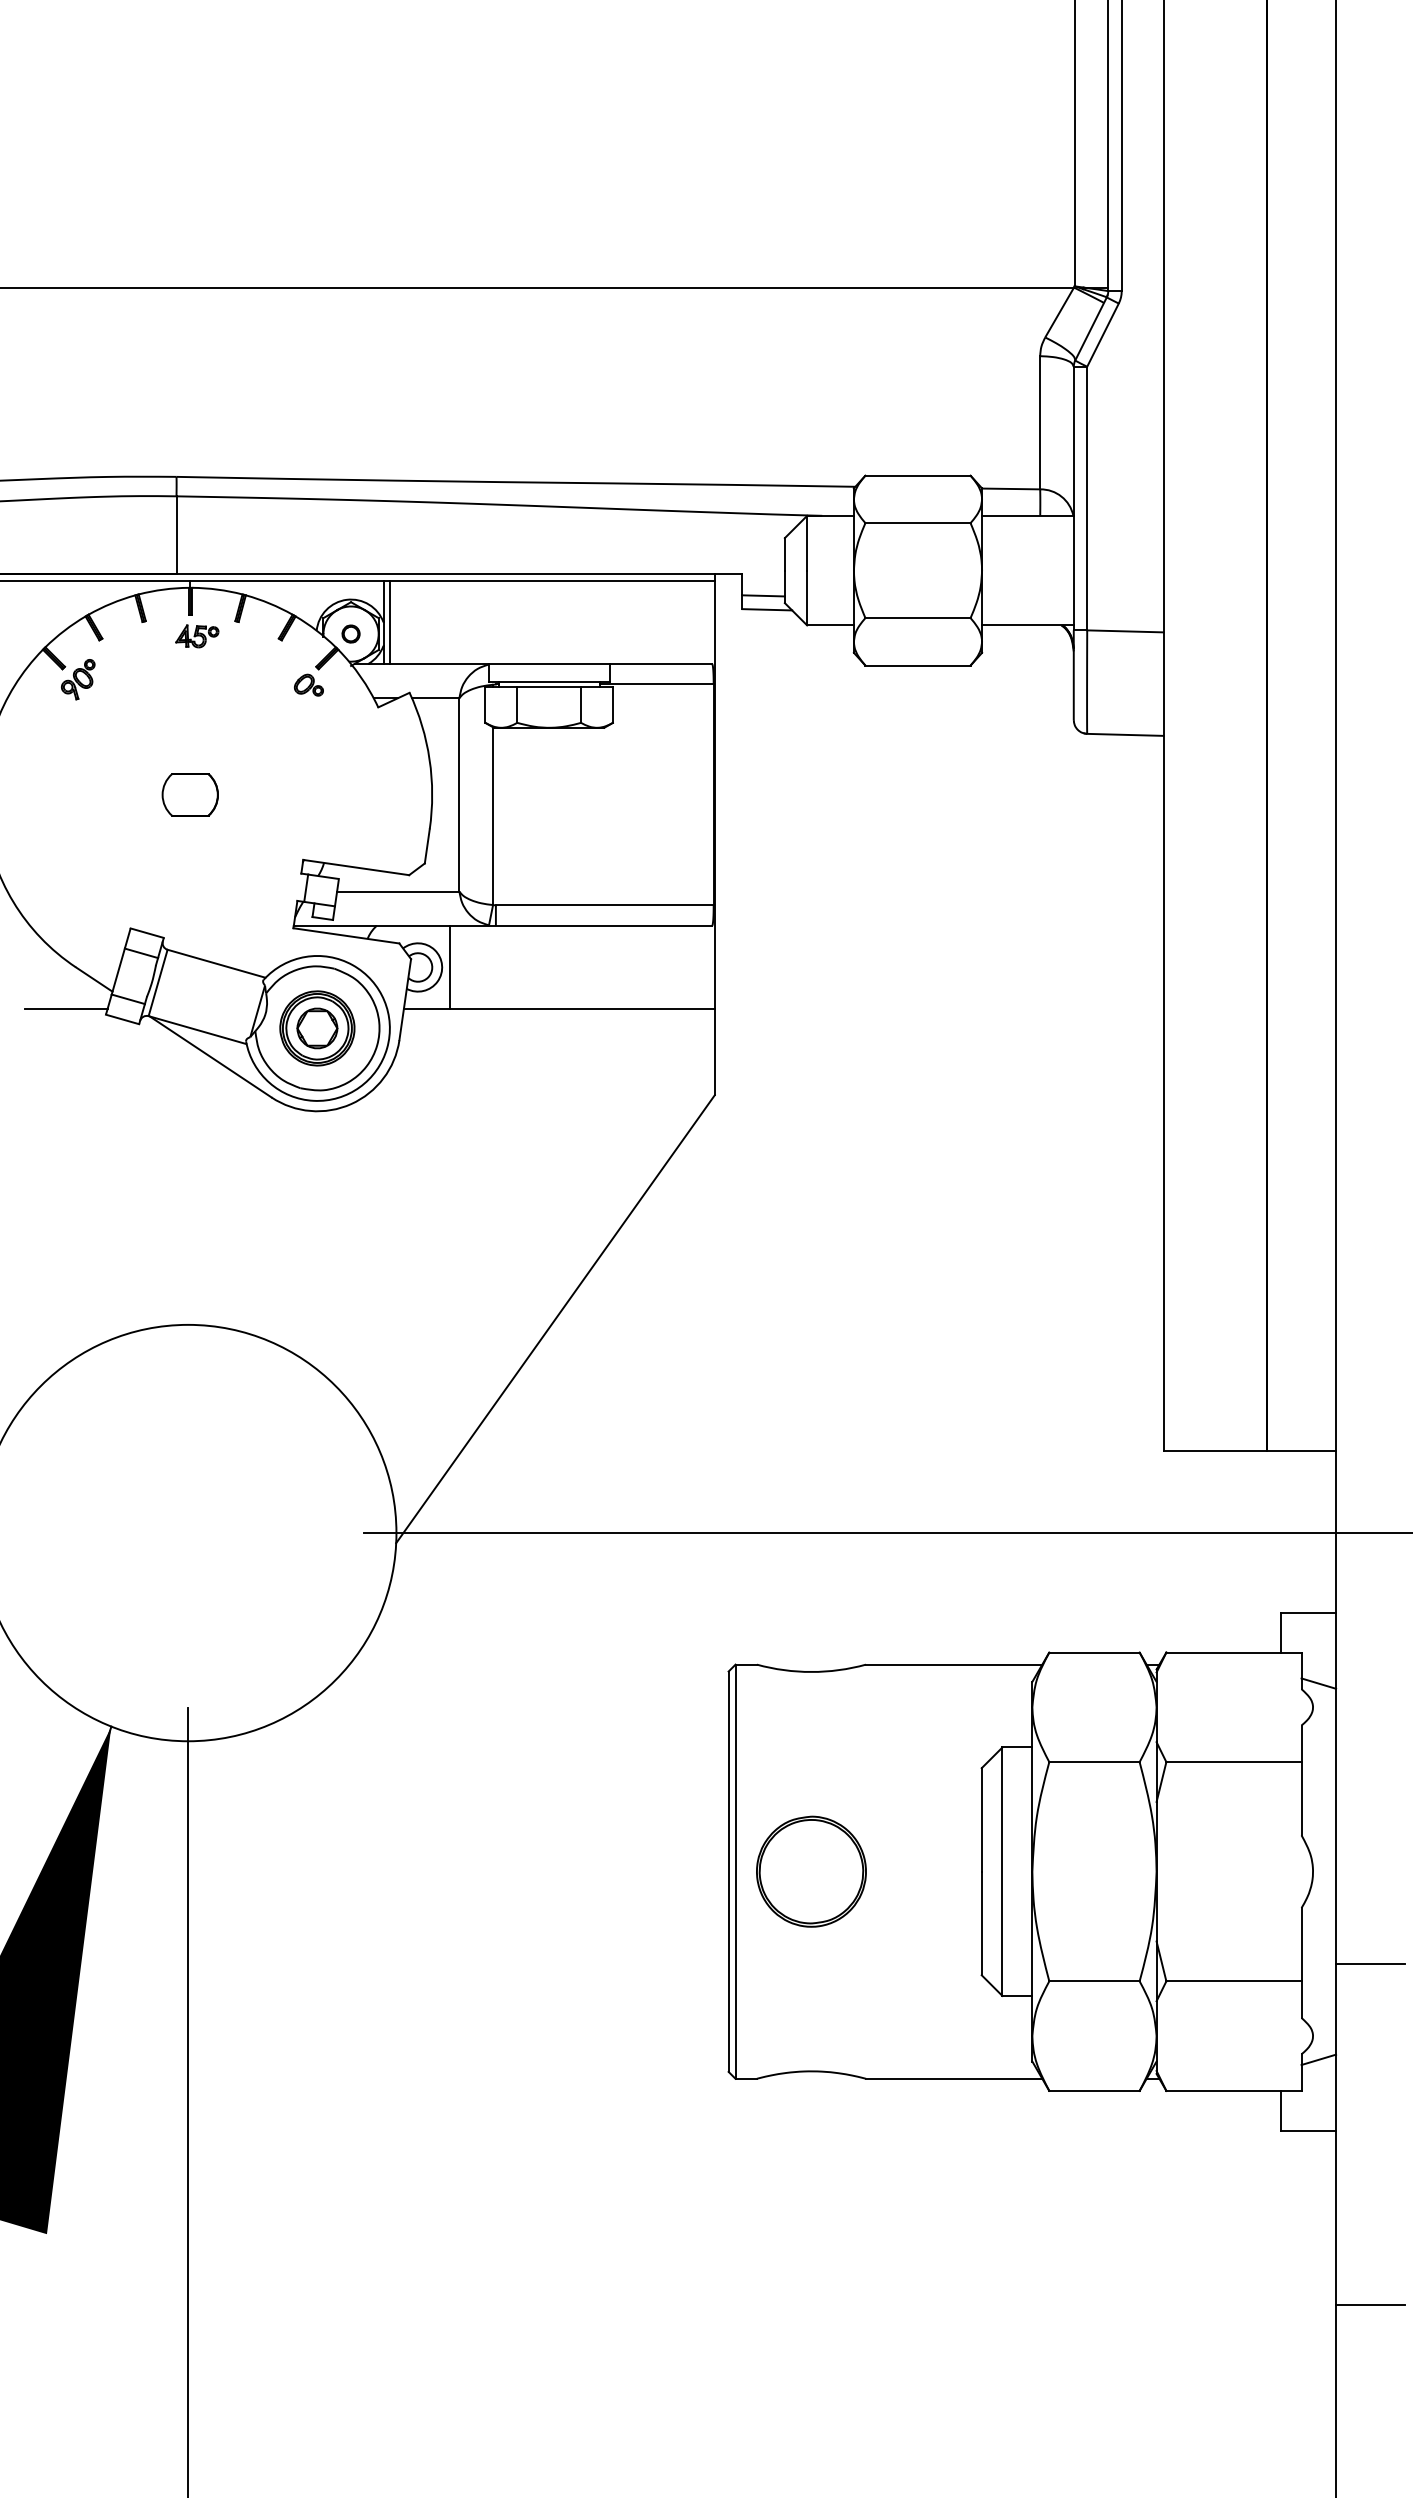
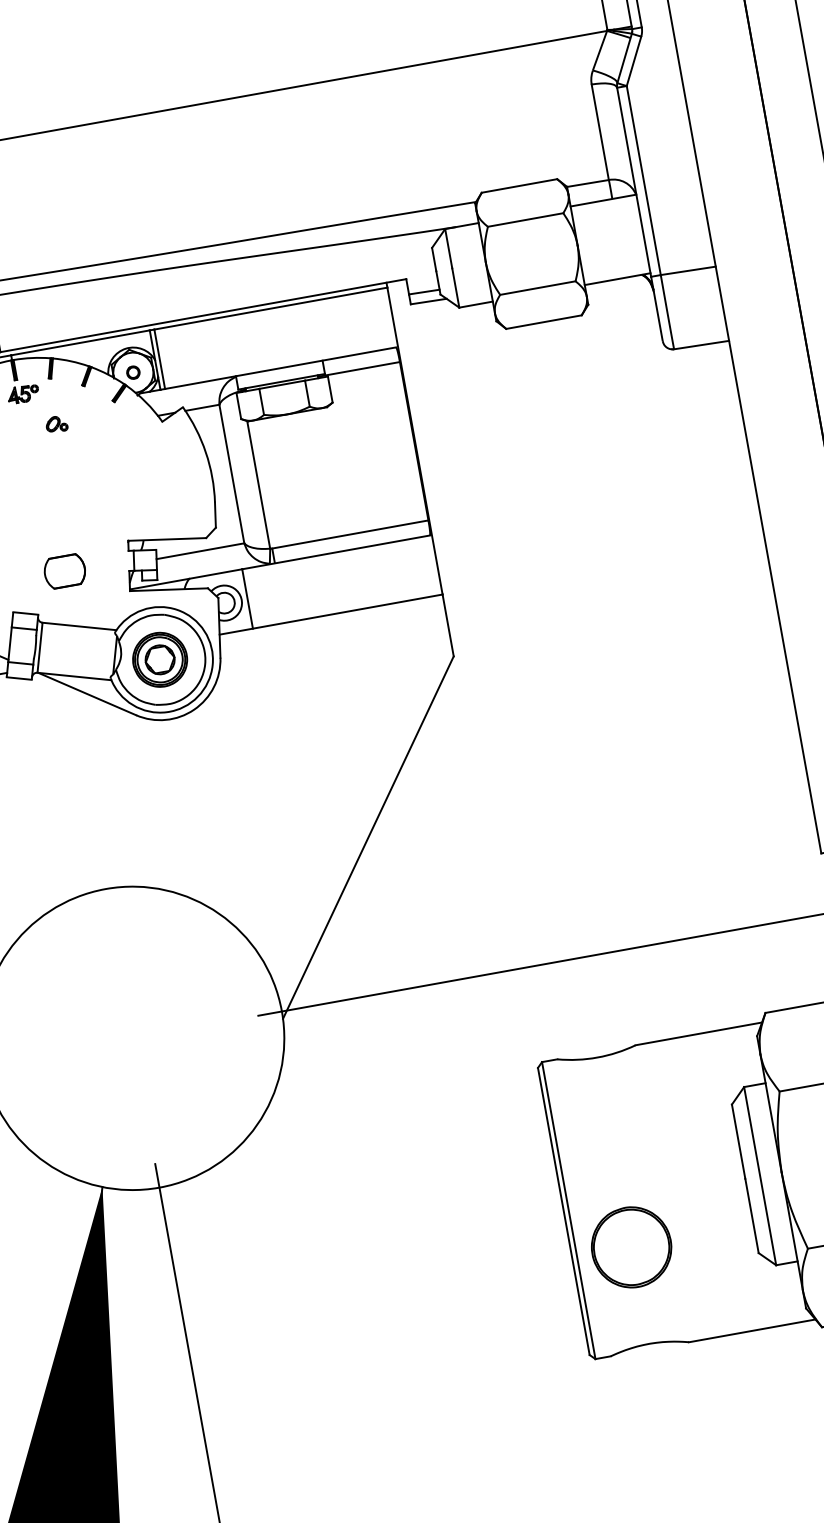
part: (308, 684) -> (56, 423), moved
part: (189, 794) -> (64, 571), moved
part: (811, 1871) -> (631, 1247), moved

